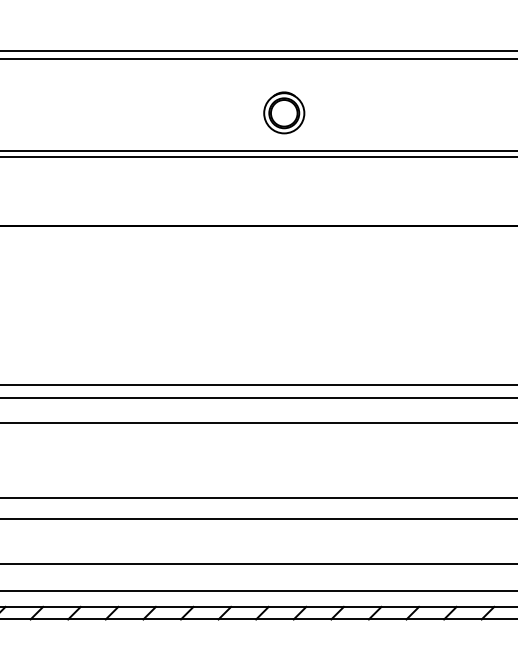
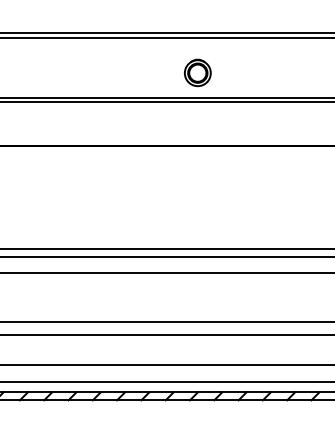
part: (283, 112) -> (197, 72), moved

